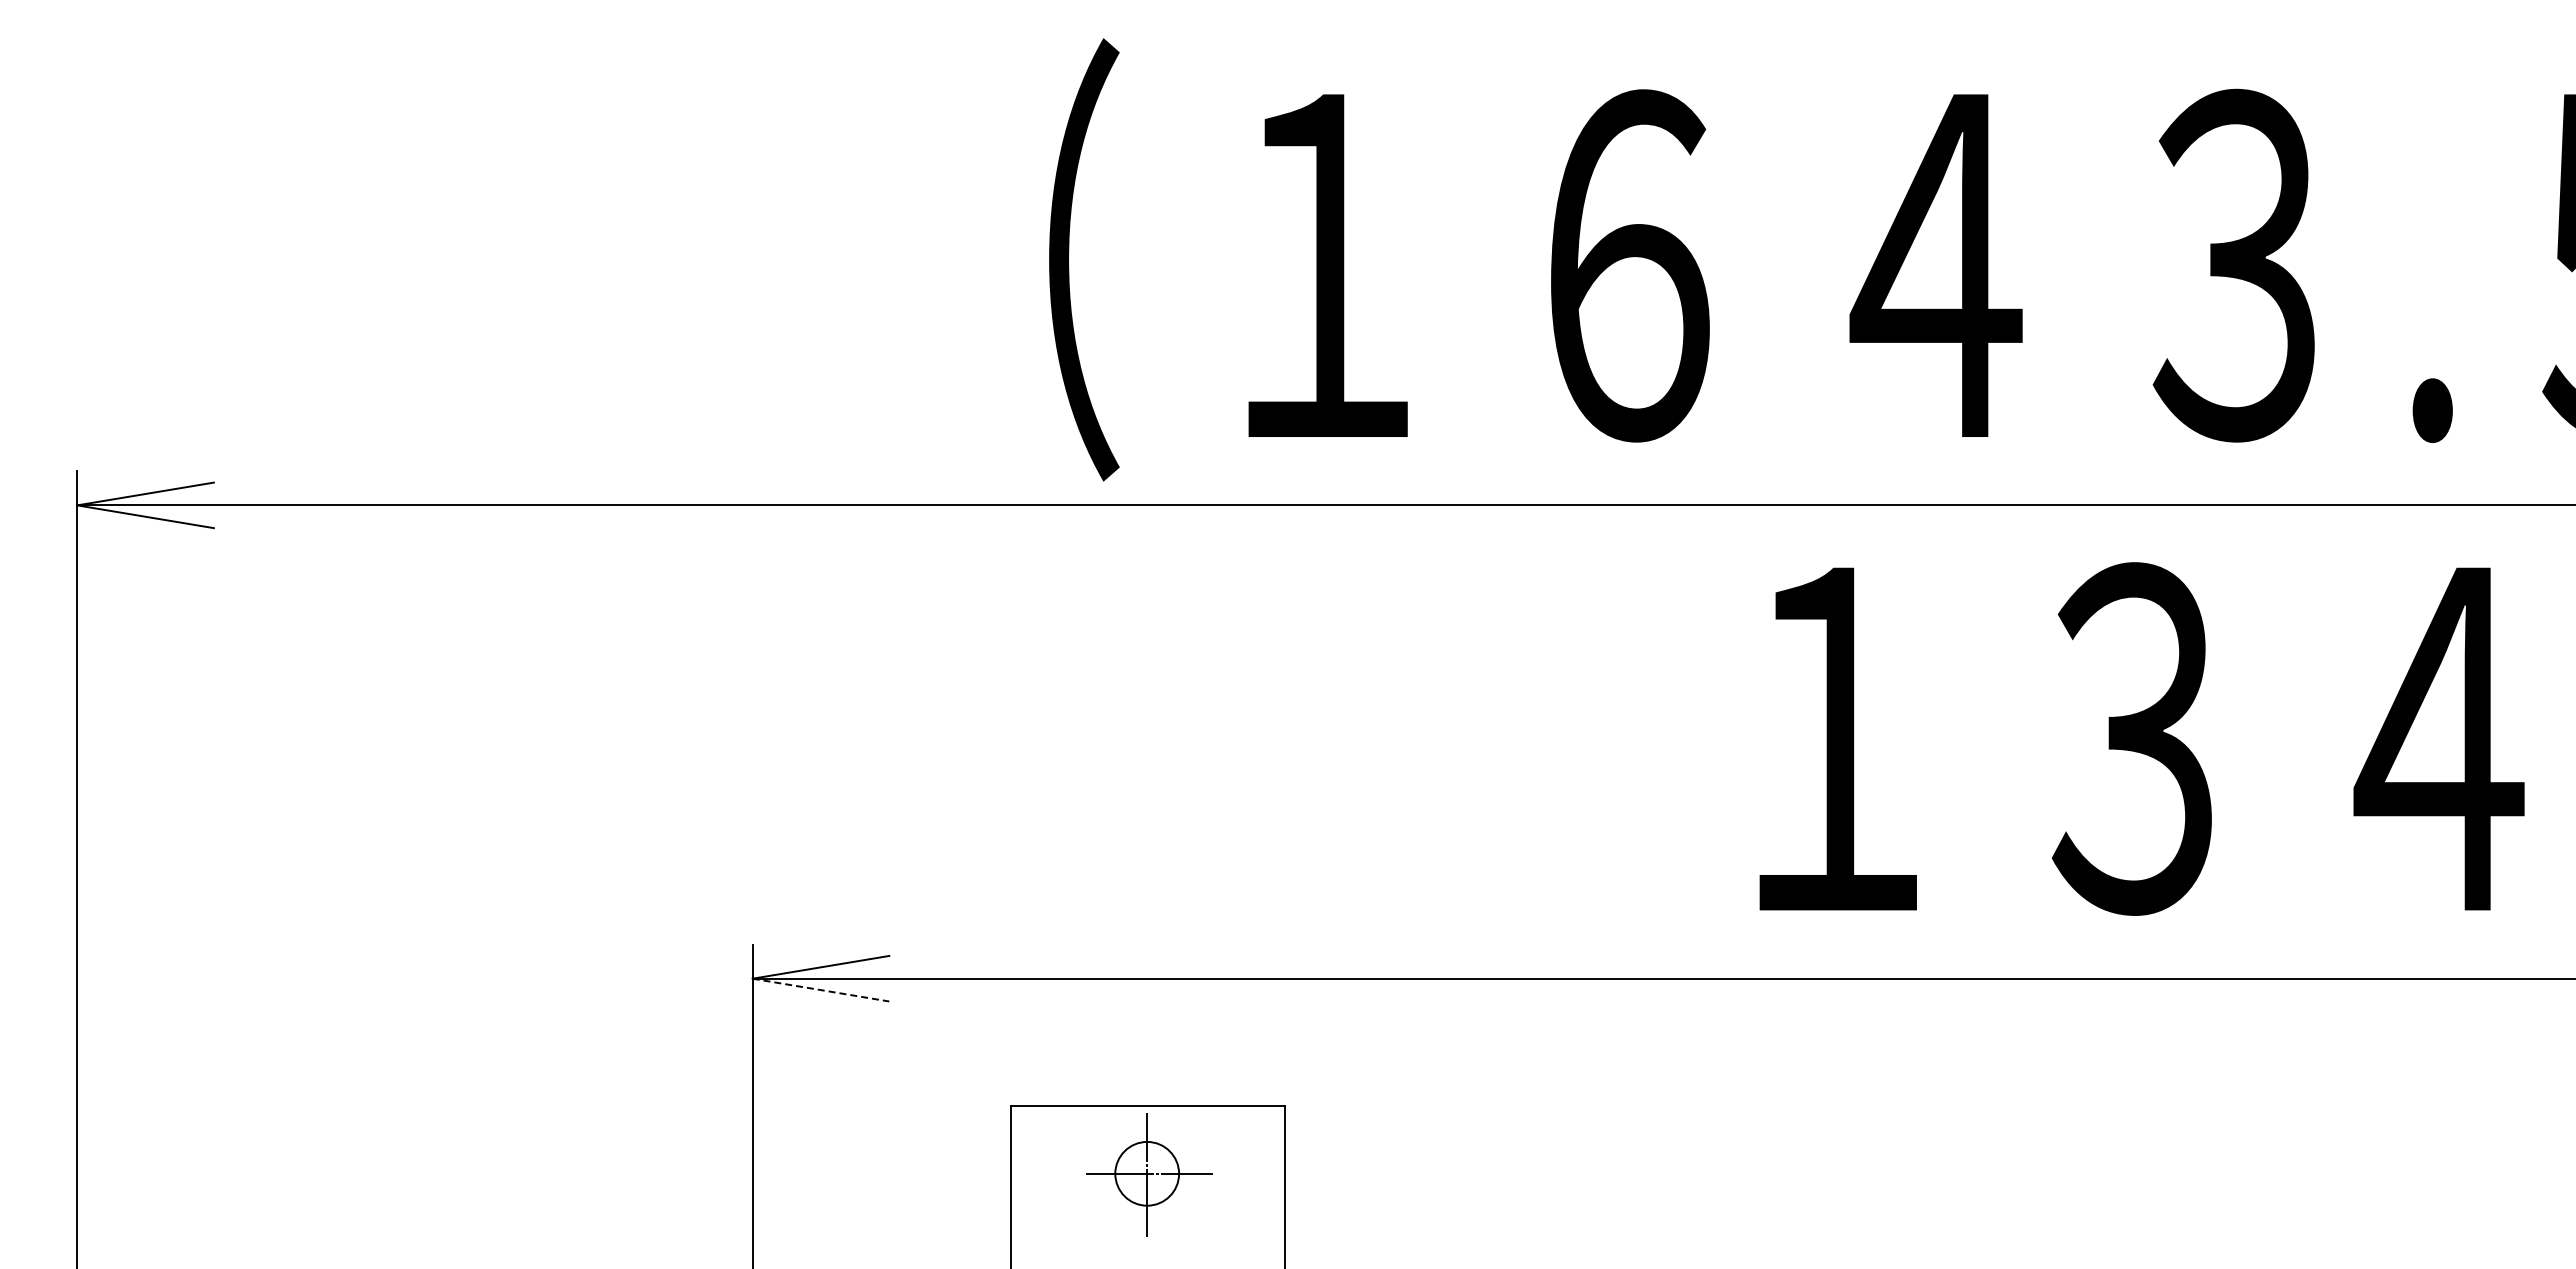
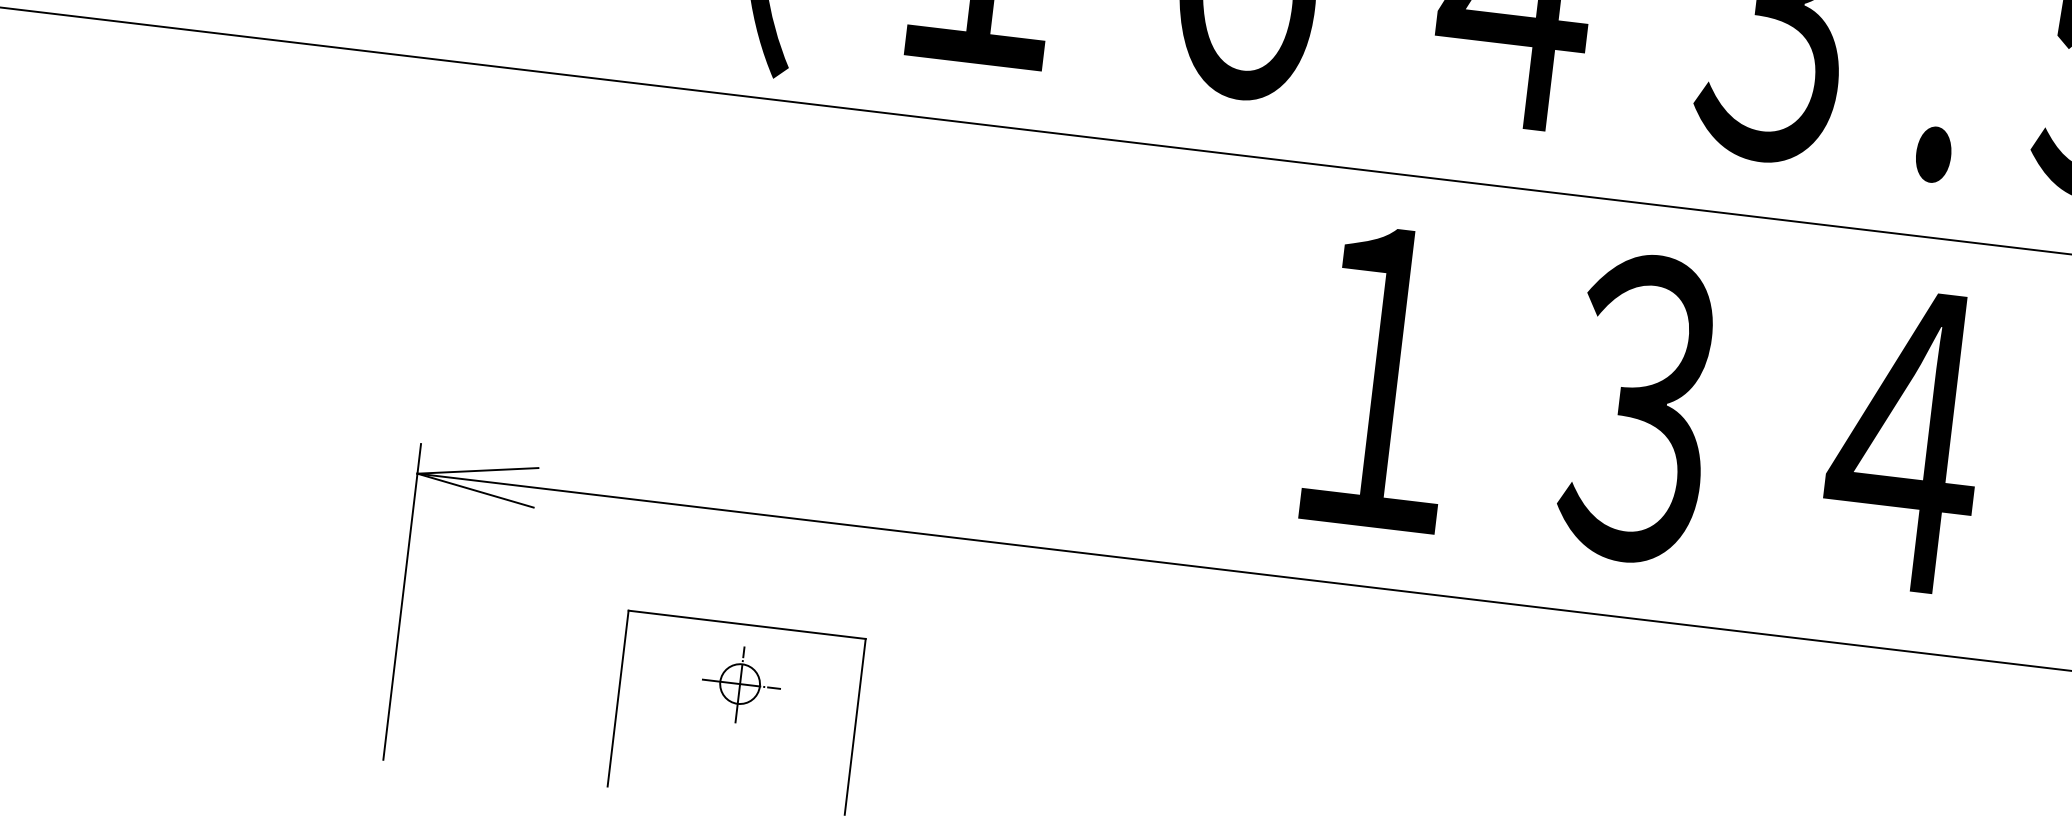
line: (821, 990) -> (475, 491), dashed -> solid
part: (1149, 1174) -> (741, 684), size x0.71

